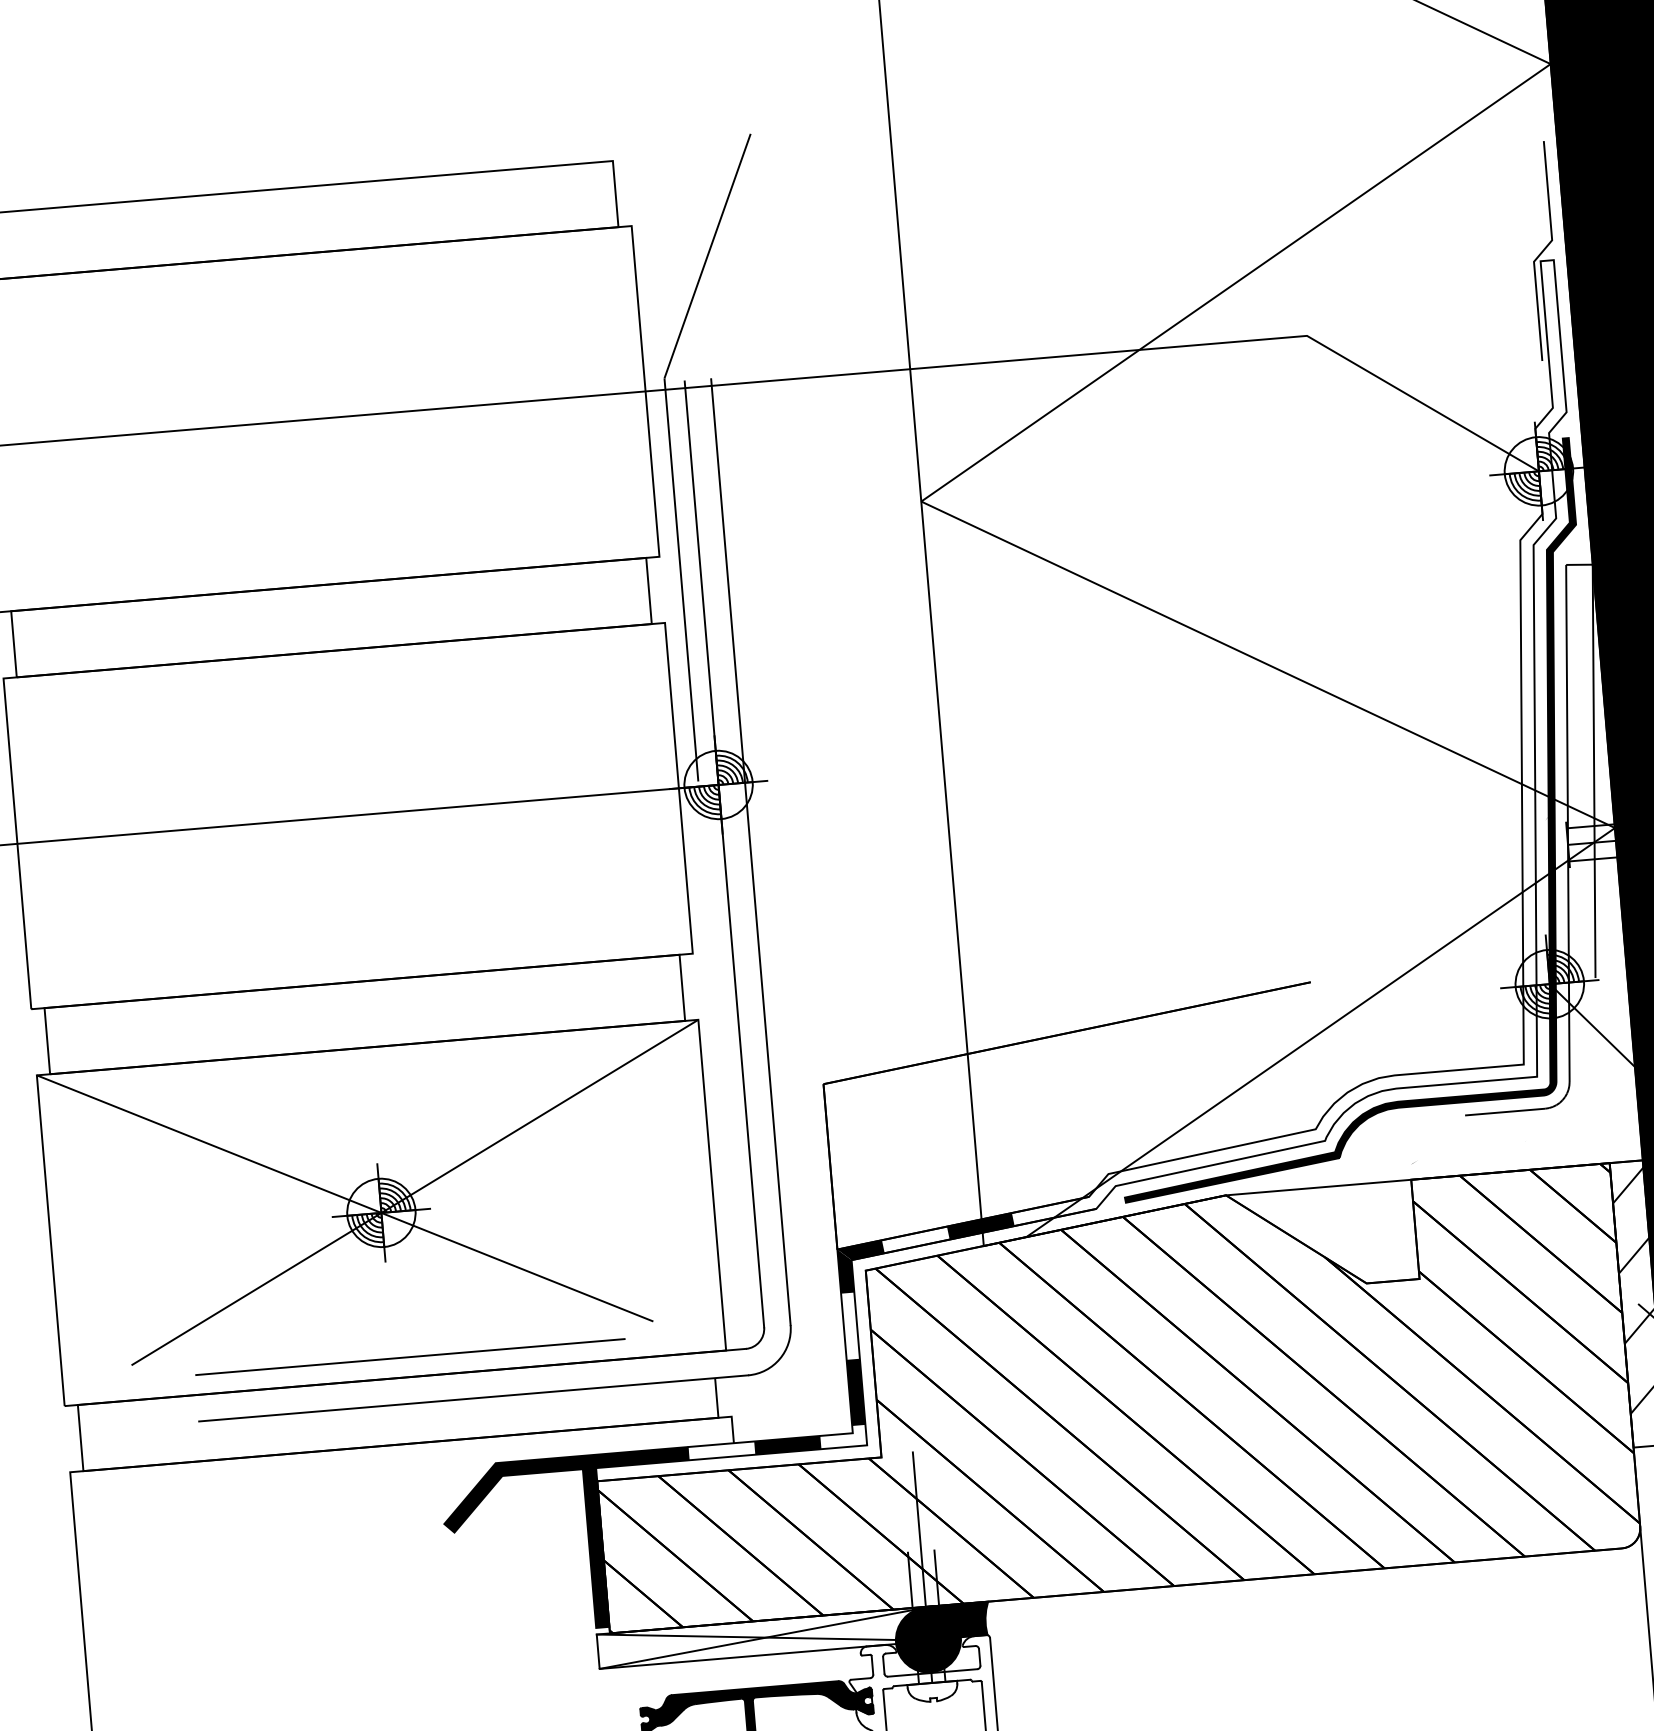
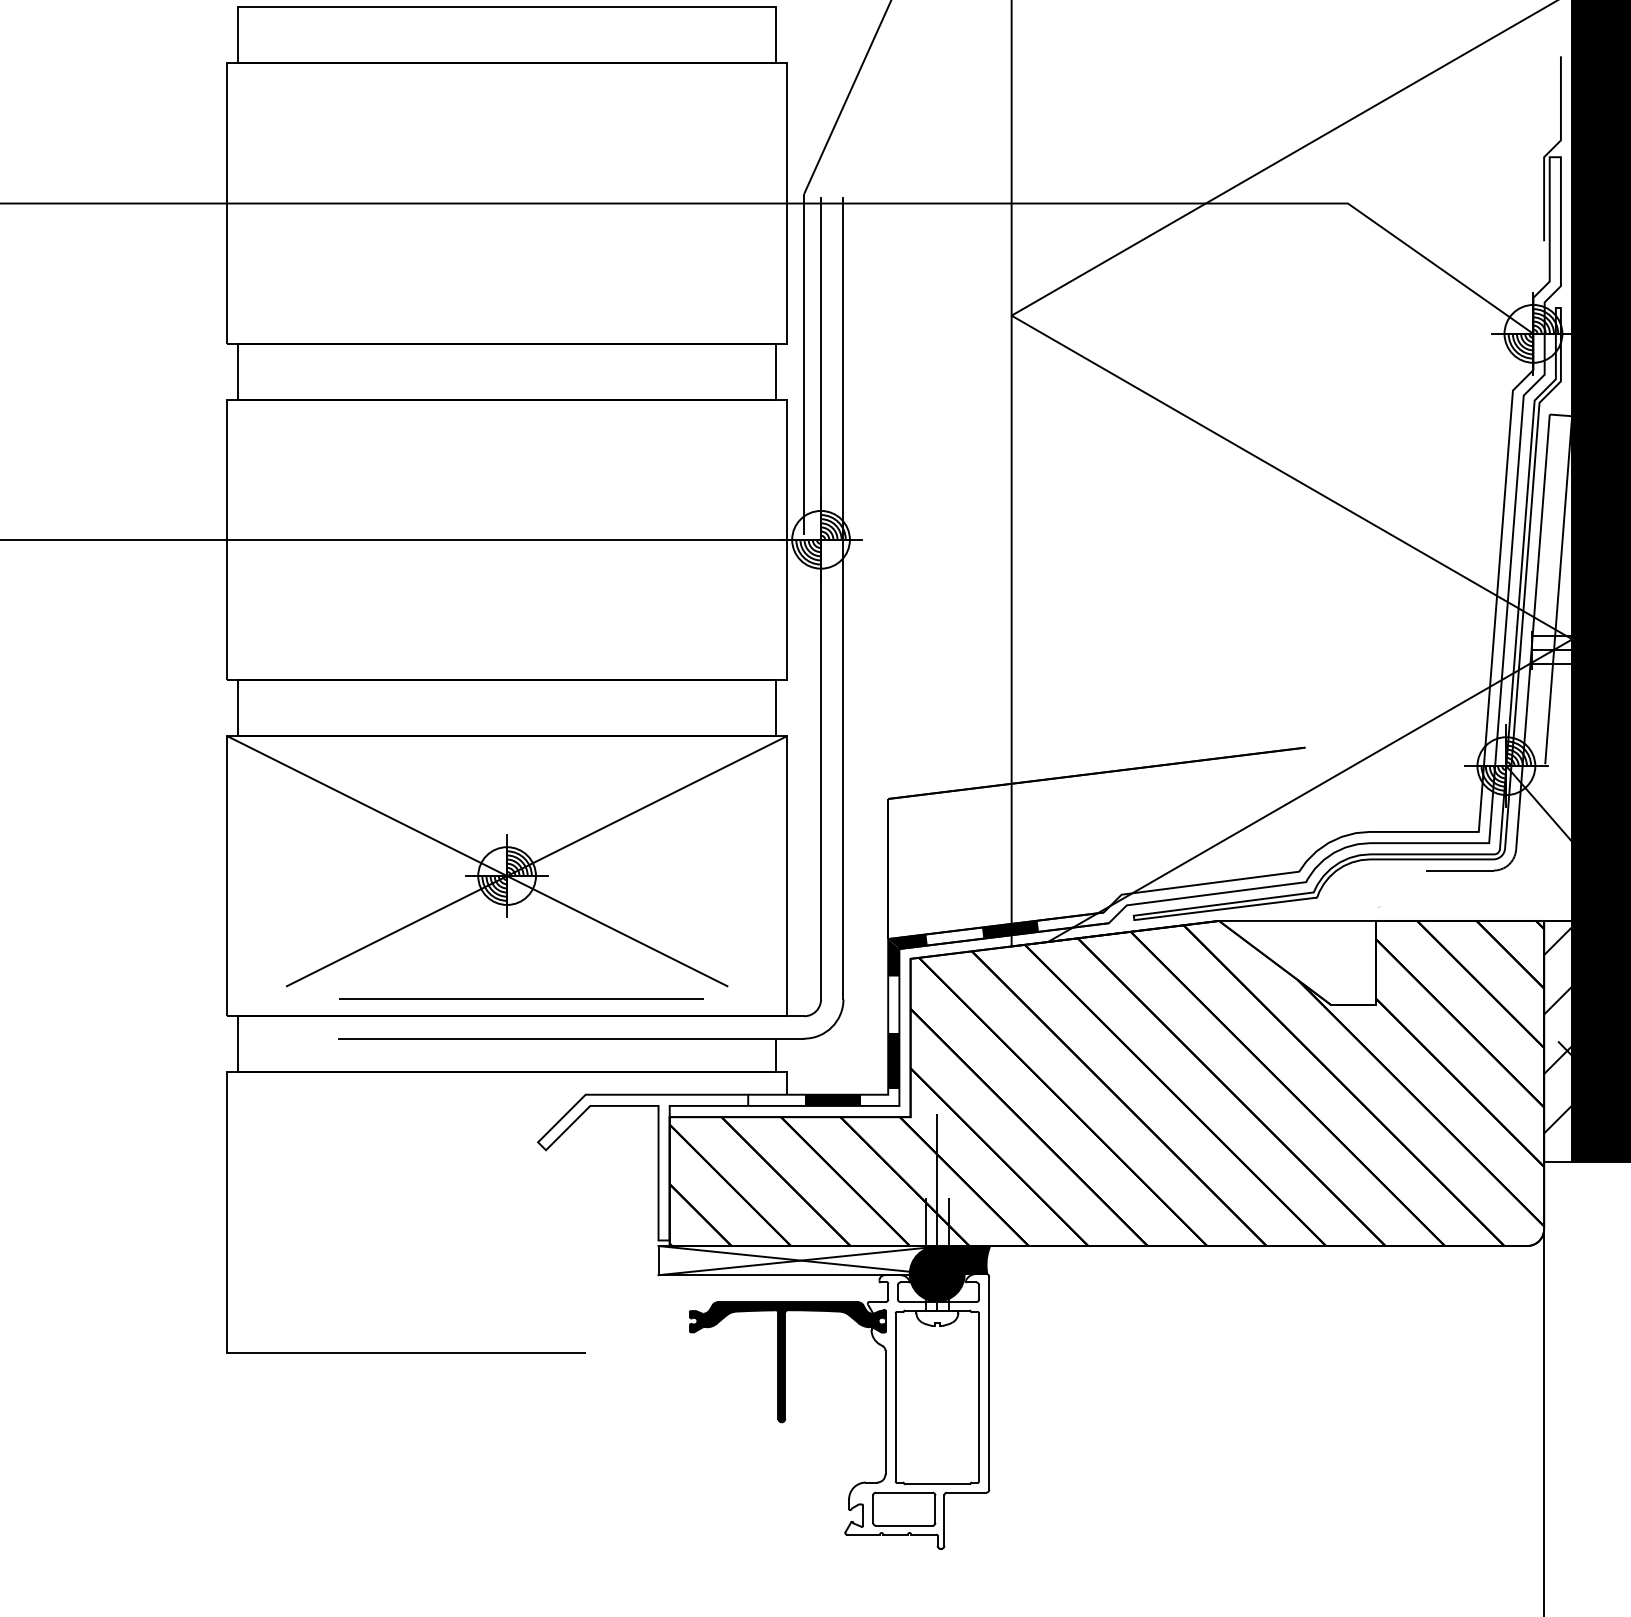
fill: (1346, 821) -> (1346, 614), removed
fill: (571, 1543) -> (643, 1167), removed

